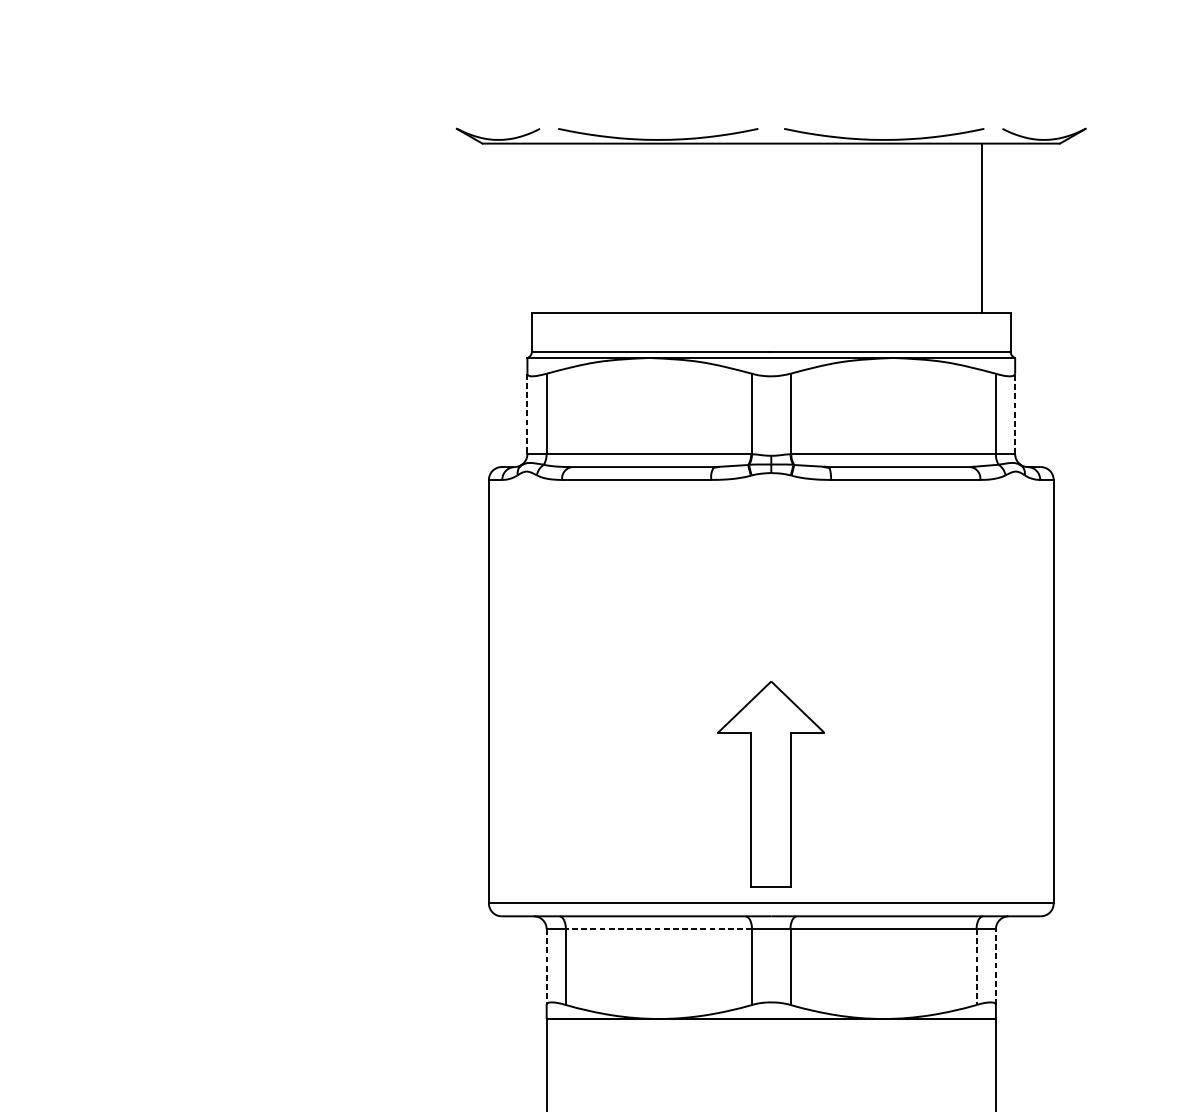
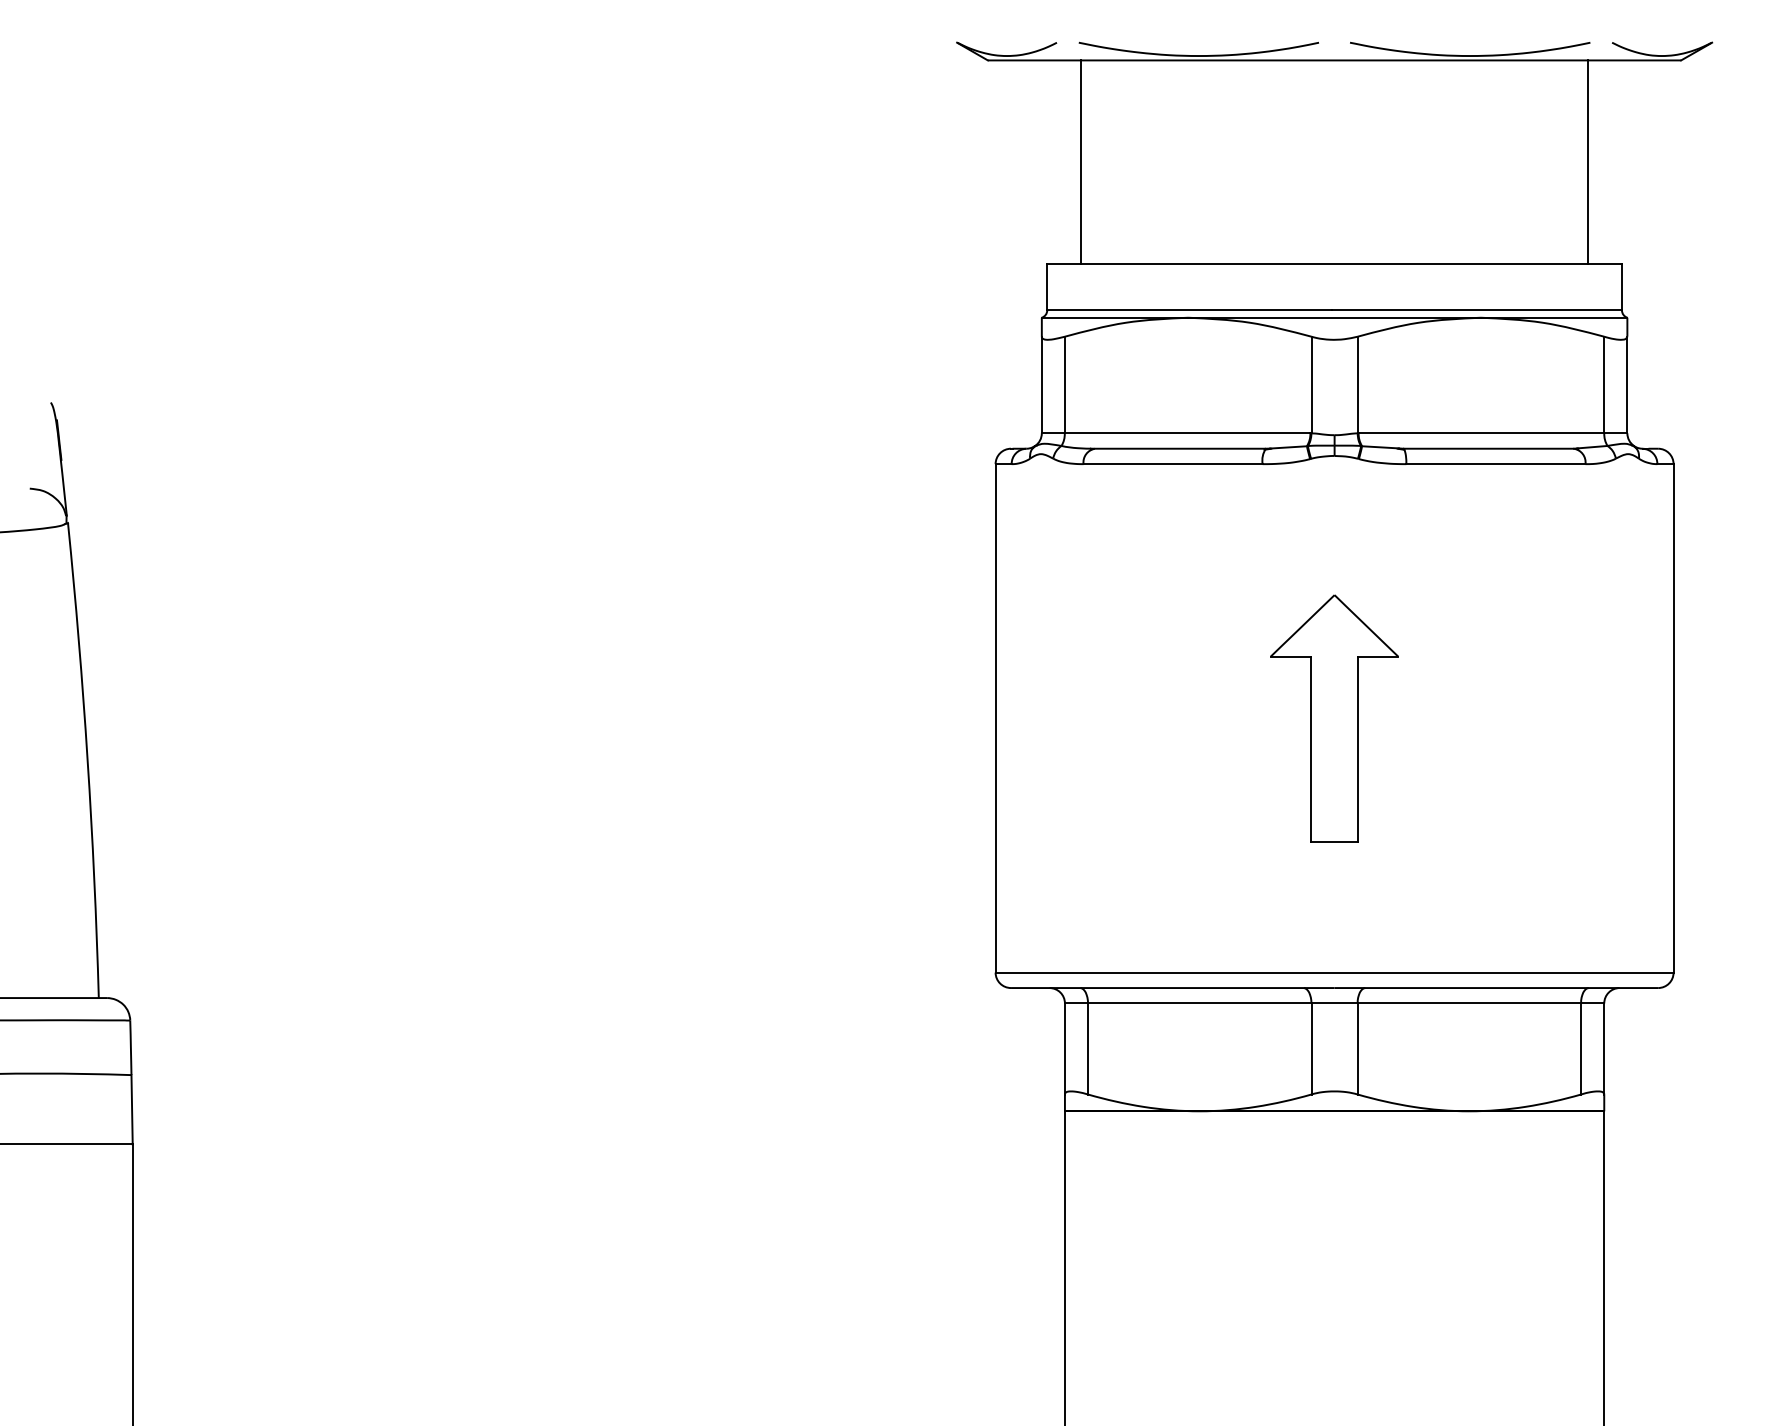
line: (560, 227) -> (1081, 161), added
line: (1015, 413) -> (1627, 384), dashed -> solid
line: (527, 414) -> (1041, 385), dashed -> solid
part: (771, 784) -> (1334, 718), moved
line: (658, 929) -> (1199, 1003), dashed -> solid
line: (546, 966) -> (1064, 1048), dashed -> solid
line: (976, 966) -> (1581, 1048), dashed -> solid
line: (996, 966) -> (1604, 1048), dashed -> solid

